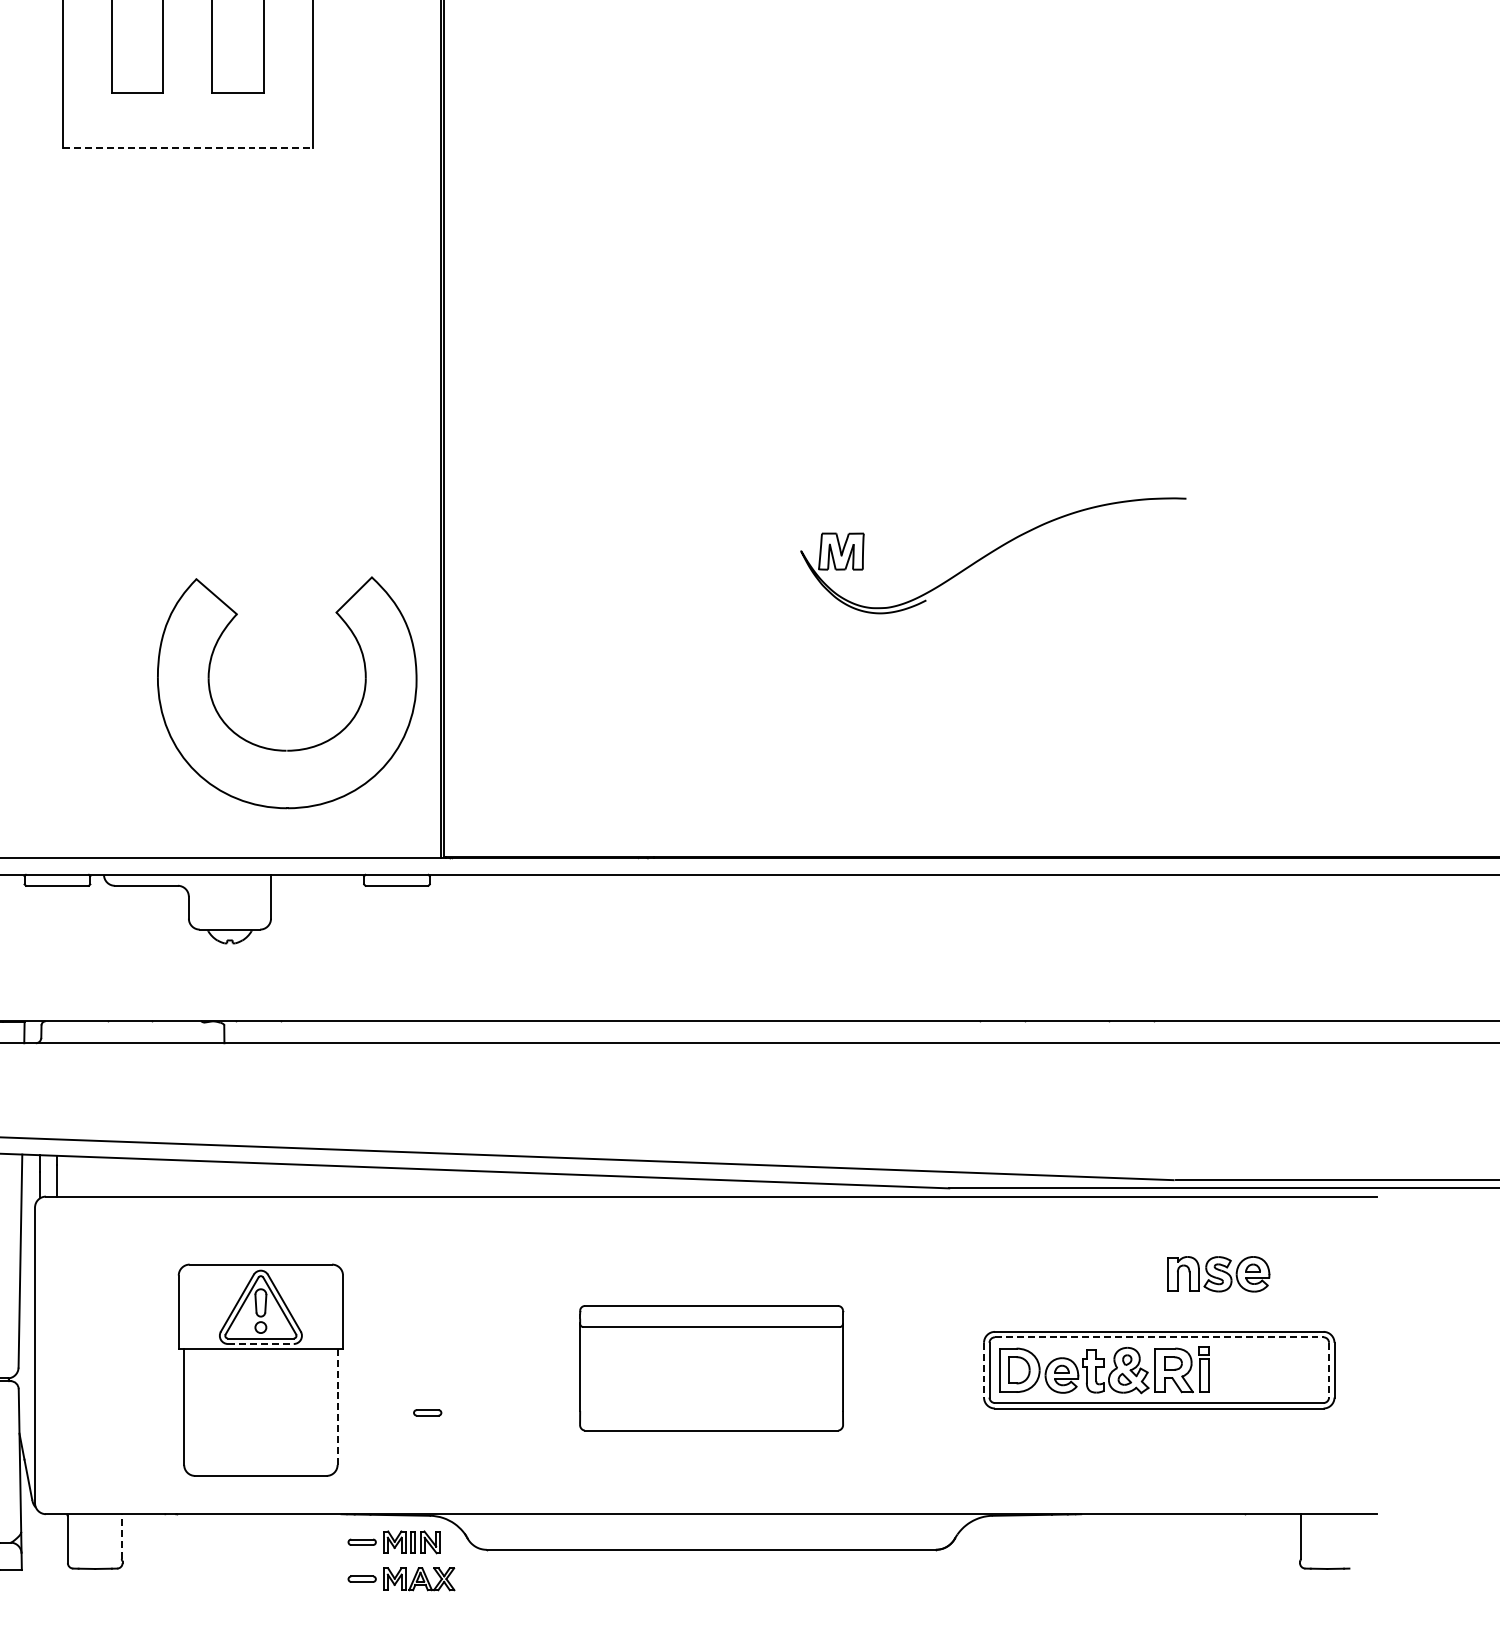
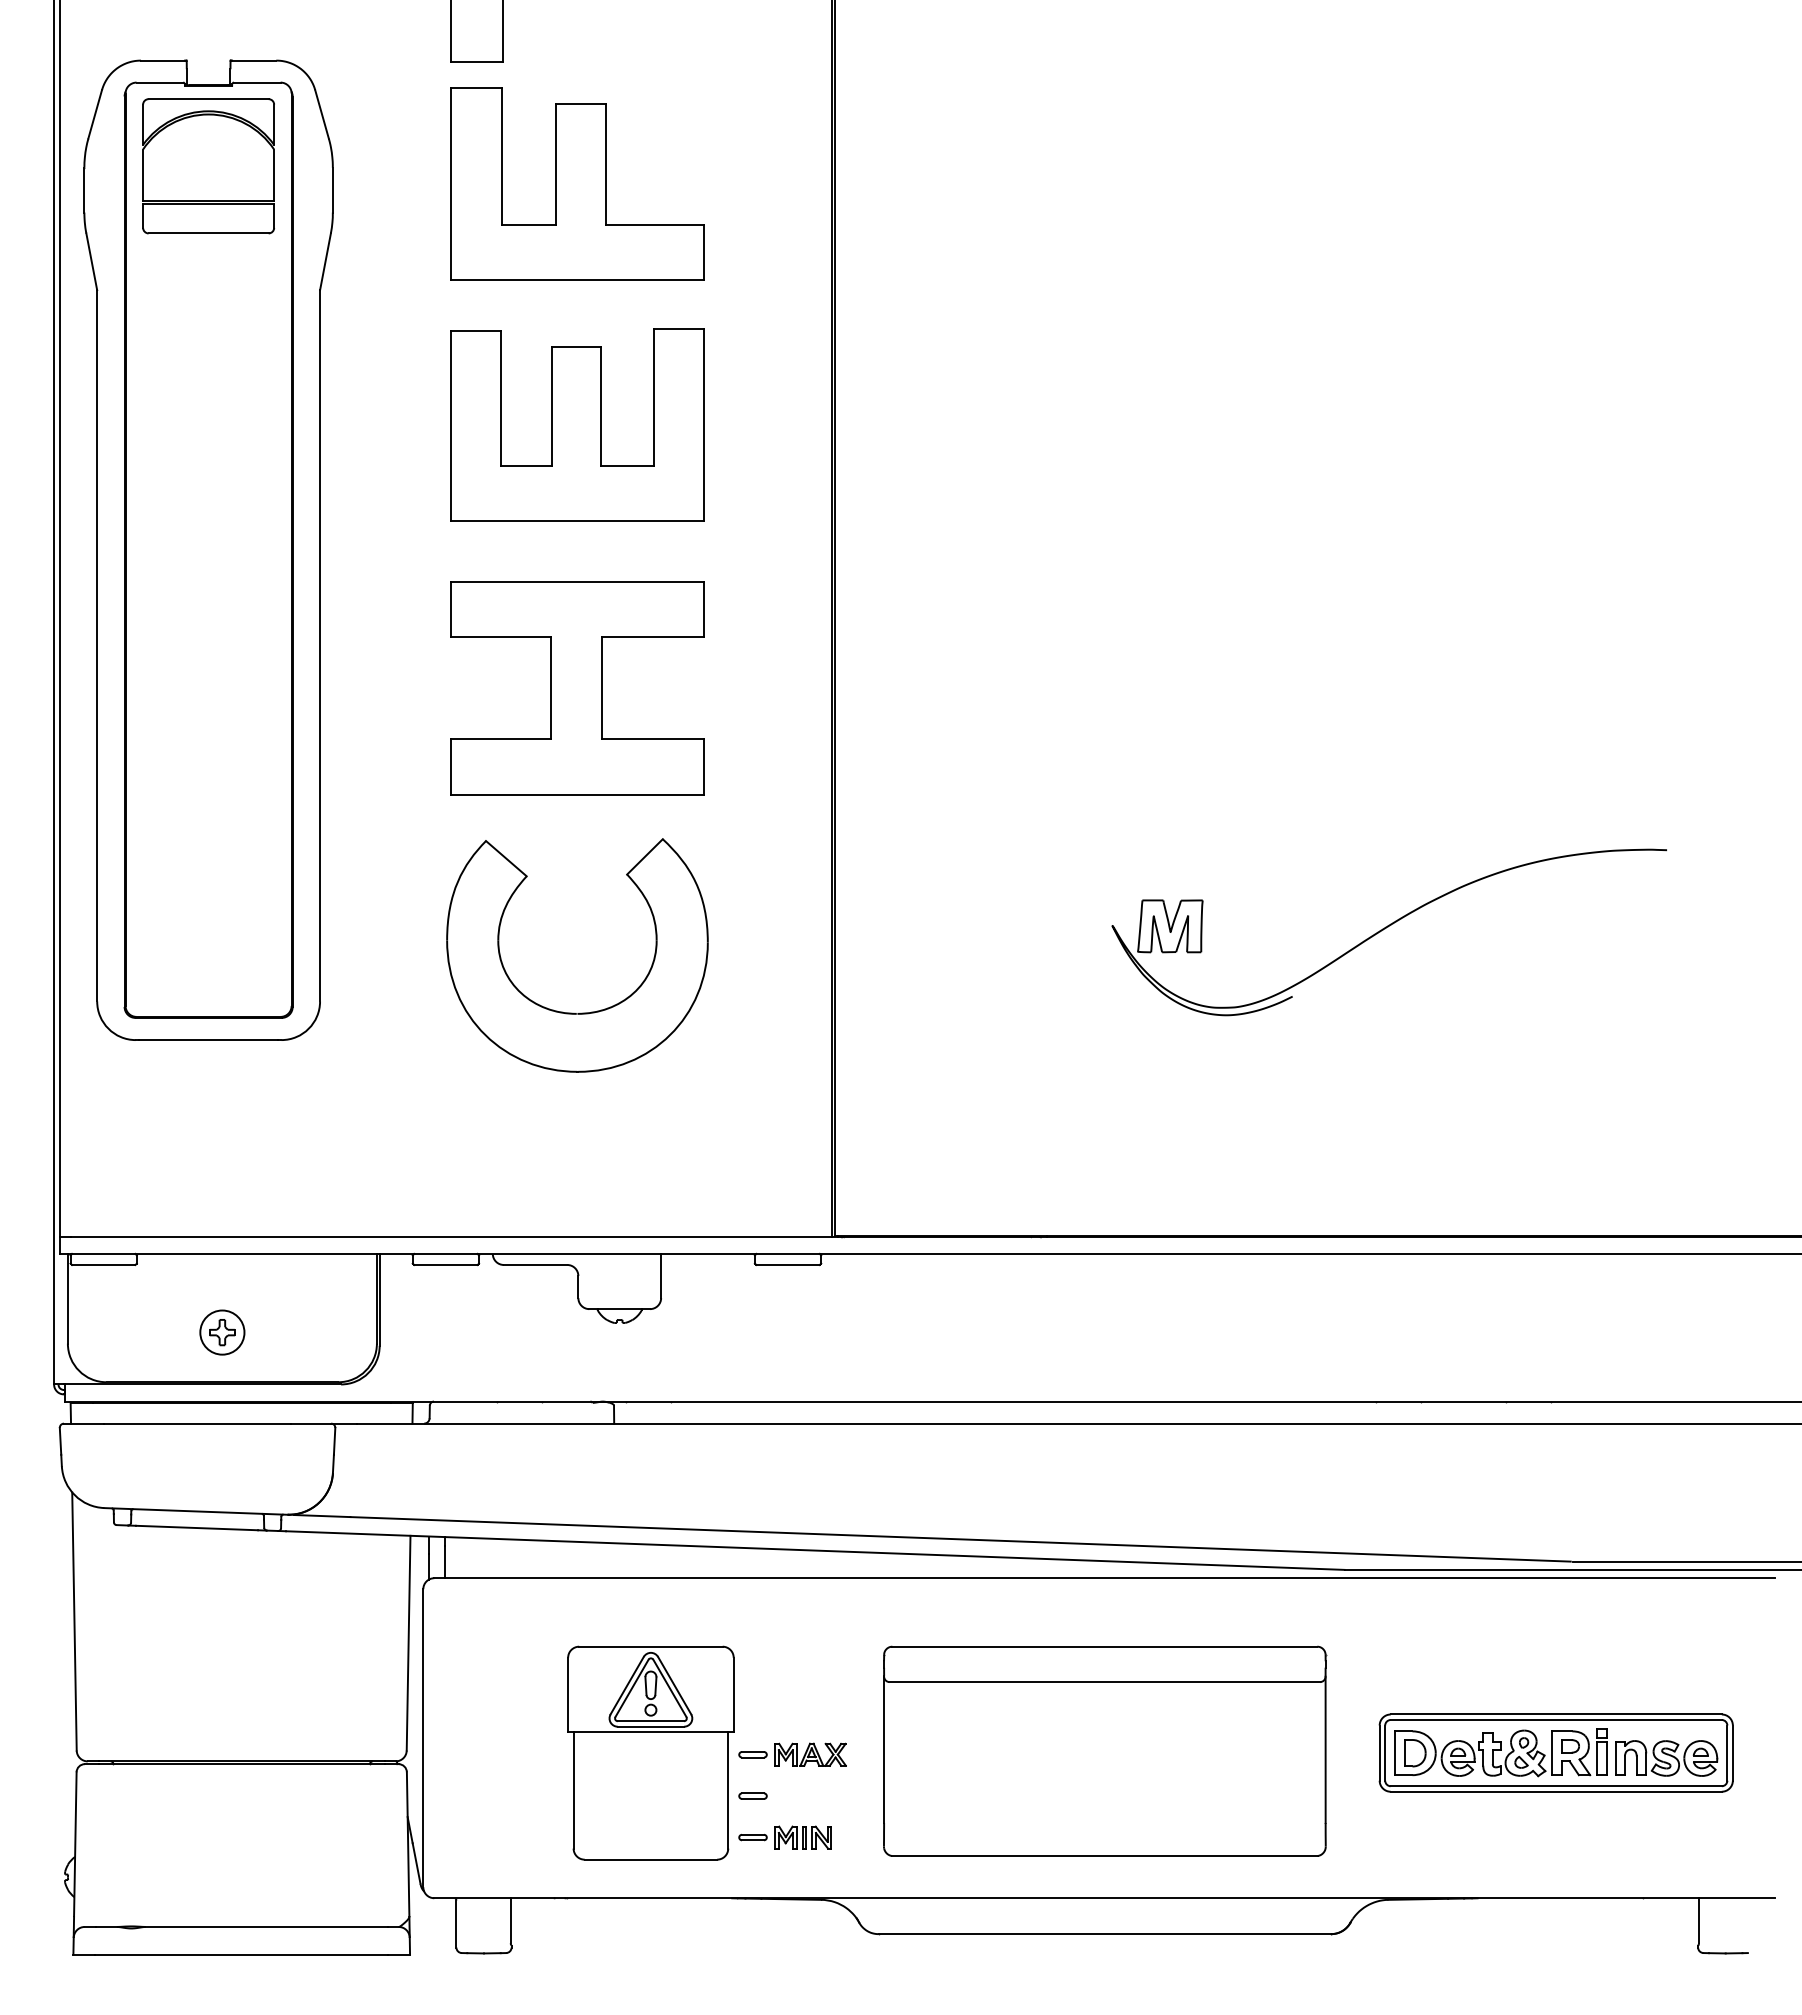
line: (188, 148) -> (577, 521), dashed -> solid
part: (188, 313) -> (577, 688), added
part: (992, 555) -> (1388, 932), size x1.43
part: (290, 749) -> (580, 1012), moved
part: (1219, 1274) -> (1666, 1758), moved
line: (1159, 1337) -> (1556, 1720), dashed -> solid
line: (261, 1343) -> (651, 1726), dashed -> solid
part: (711, 1367) -> (1105, 1750), size x1.67
line: (983, 1370) -> (1379, 1753), dashed -> solid
line: (1329, 1370) -> (1727, 1753), dashed -> solid
line: (337, 1406) -> (728, 1789), dashed -> solid
part: (427, 1412) -> (752, 1795), moved
line: (121, 1536) -> (510, 1920), dashed -> solid
part: (393, 1542) -> (784, 1837), moved
part: (401, 1578) -> (792, 1754), moved

